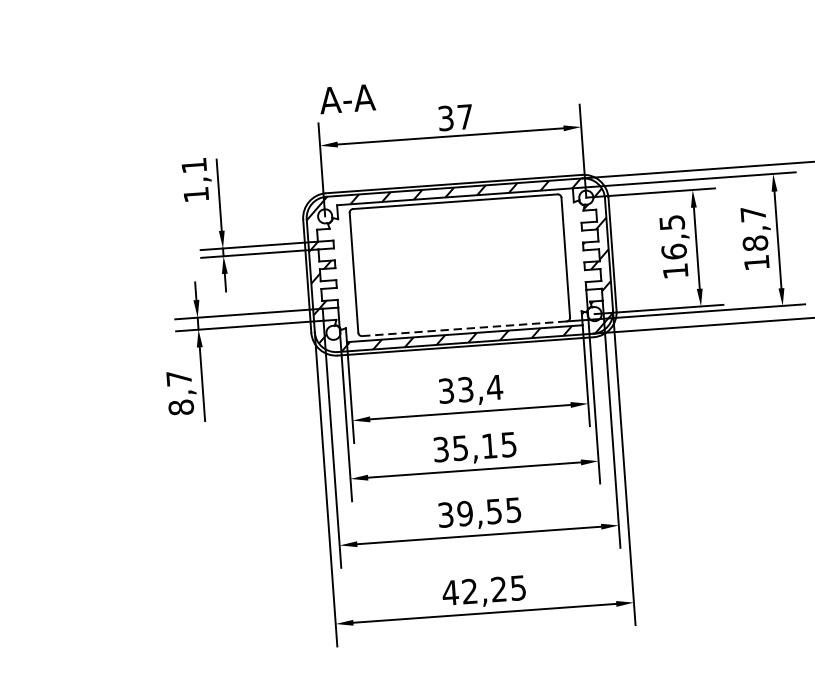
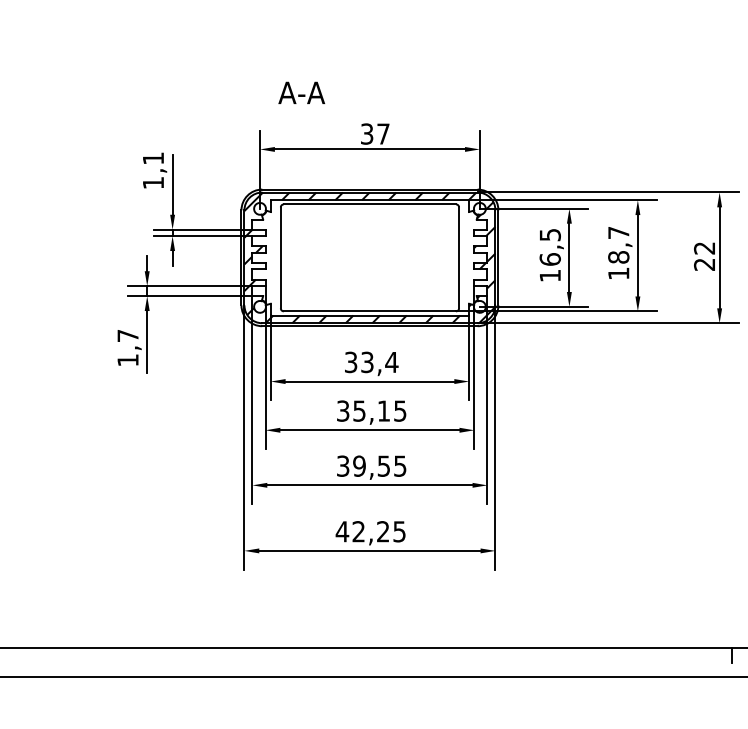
text: (347, 98) -> (301, 92), moved
line: (465, 328) -> (370, 311), dashed -> solid
text: (180, 407) -> (127, 360), 8,7 -> 1,7

